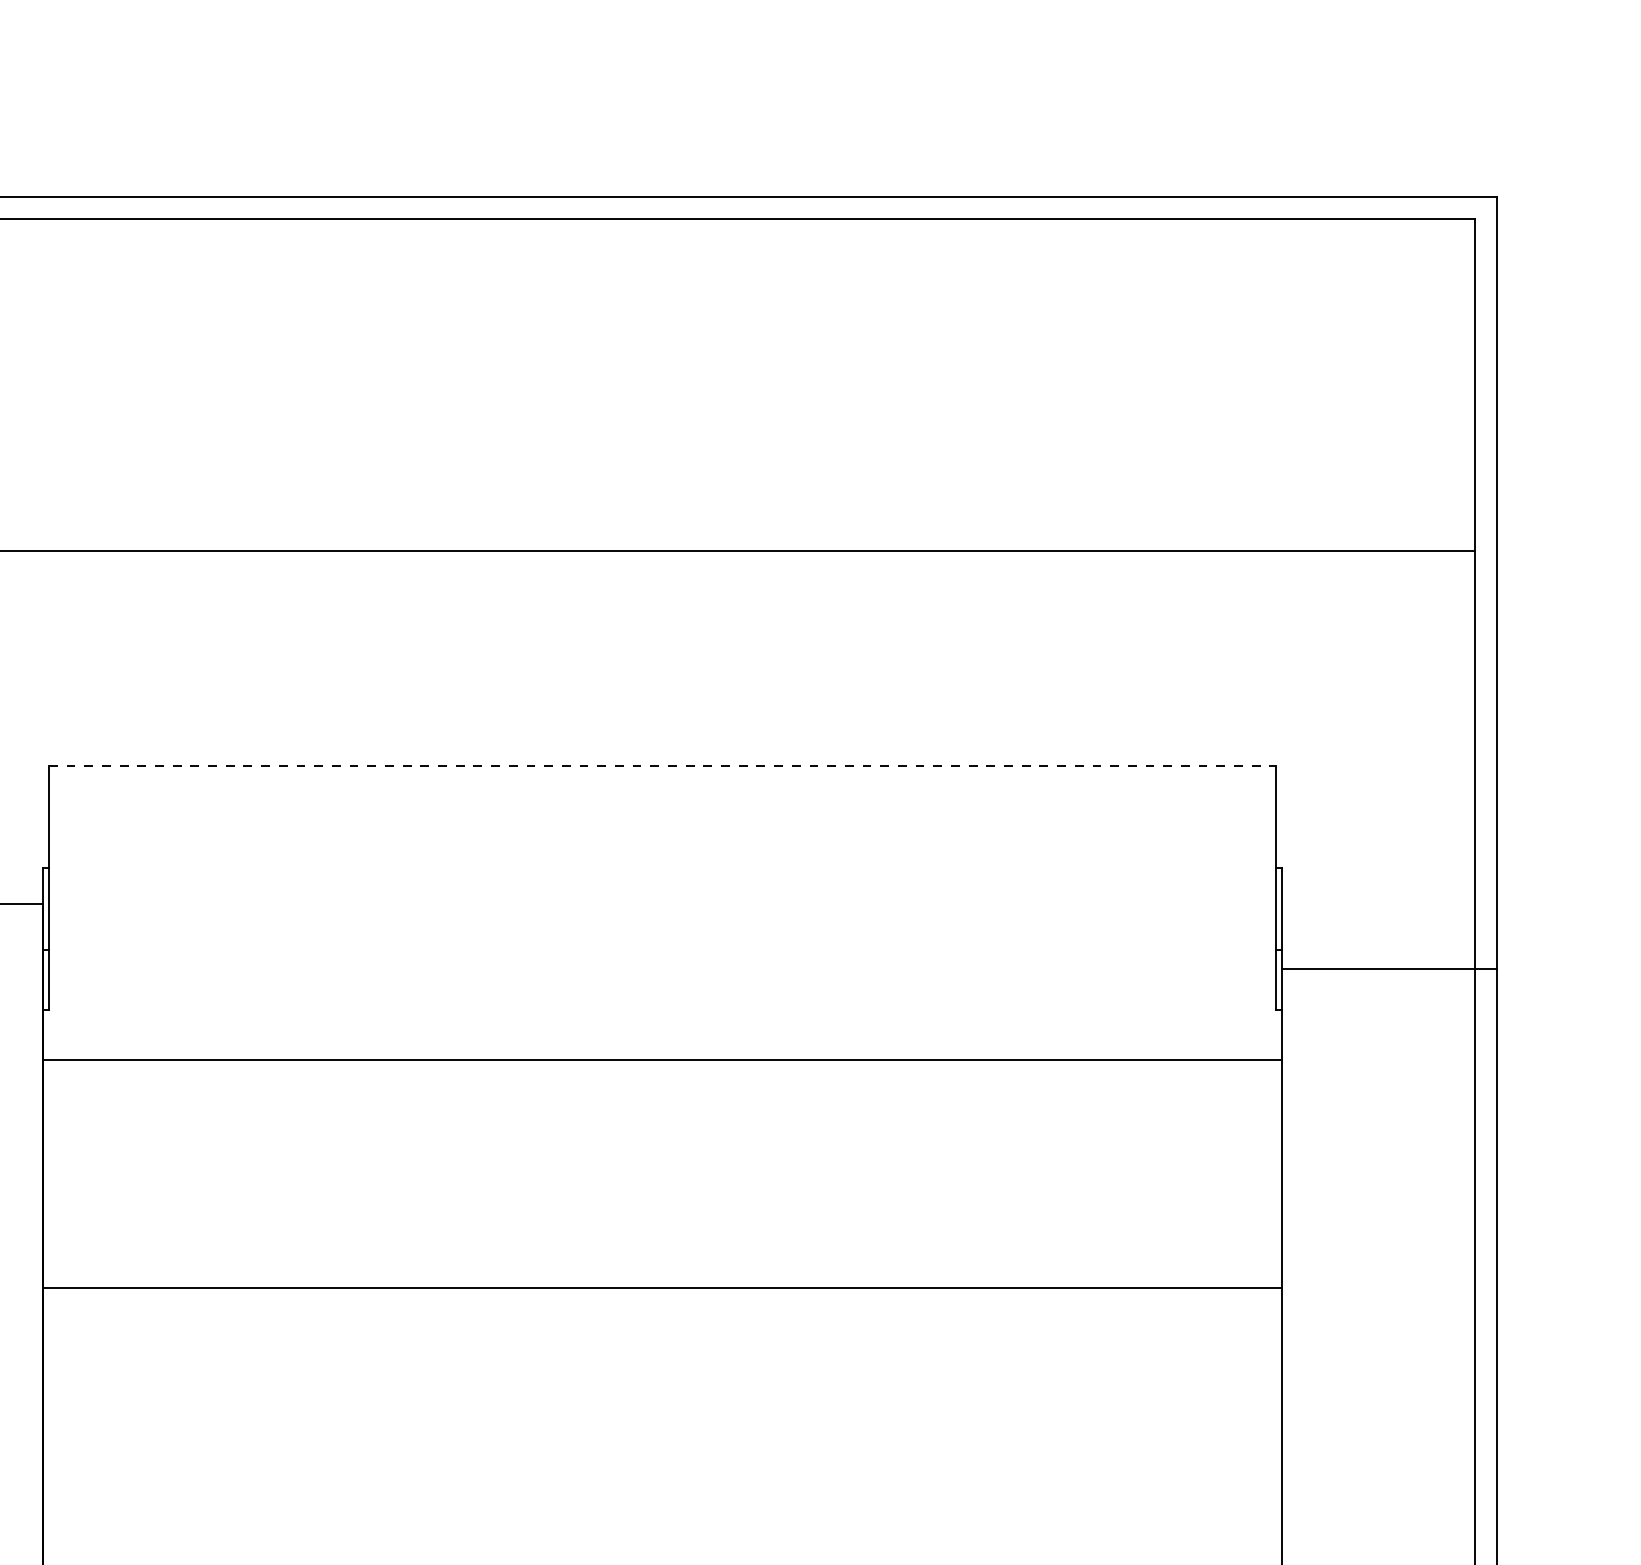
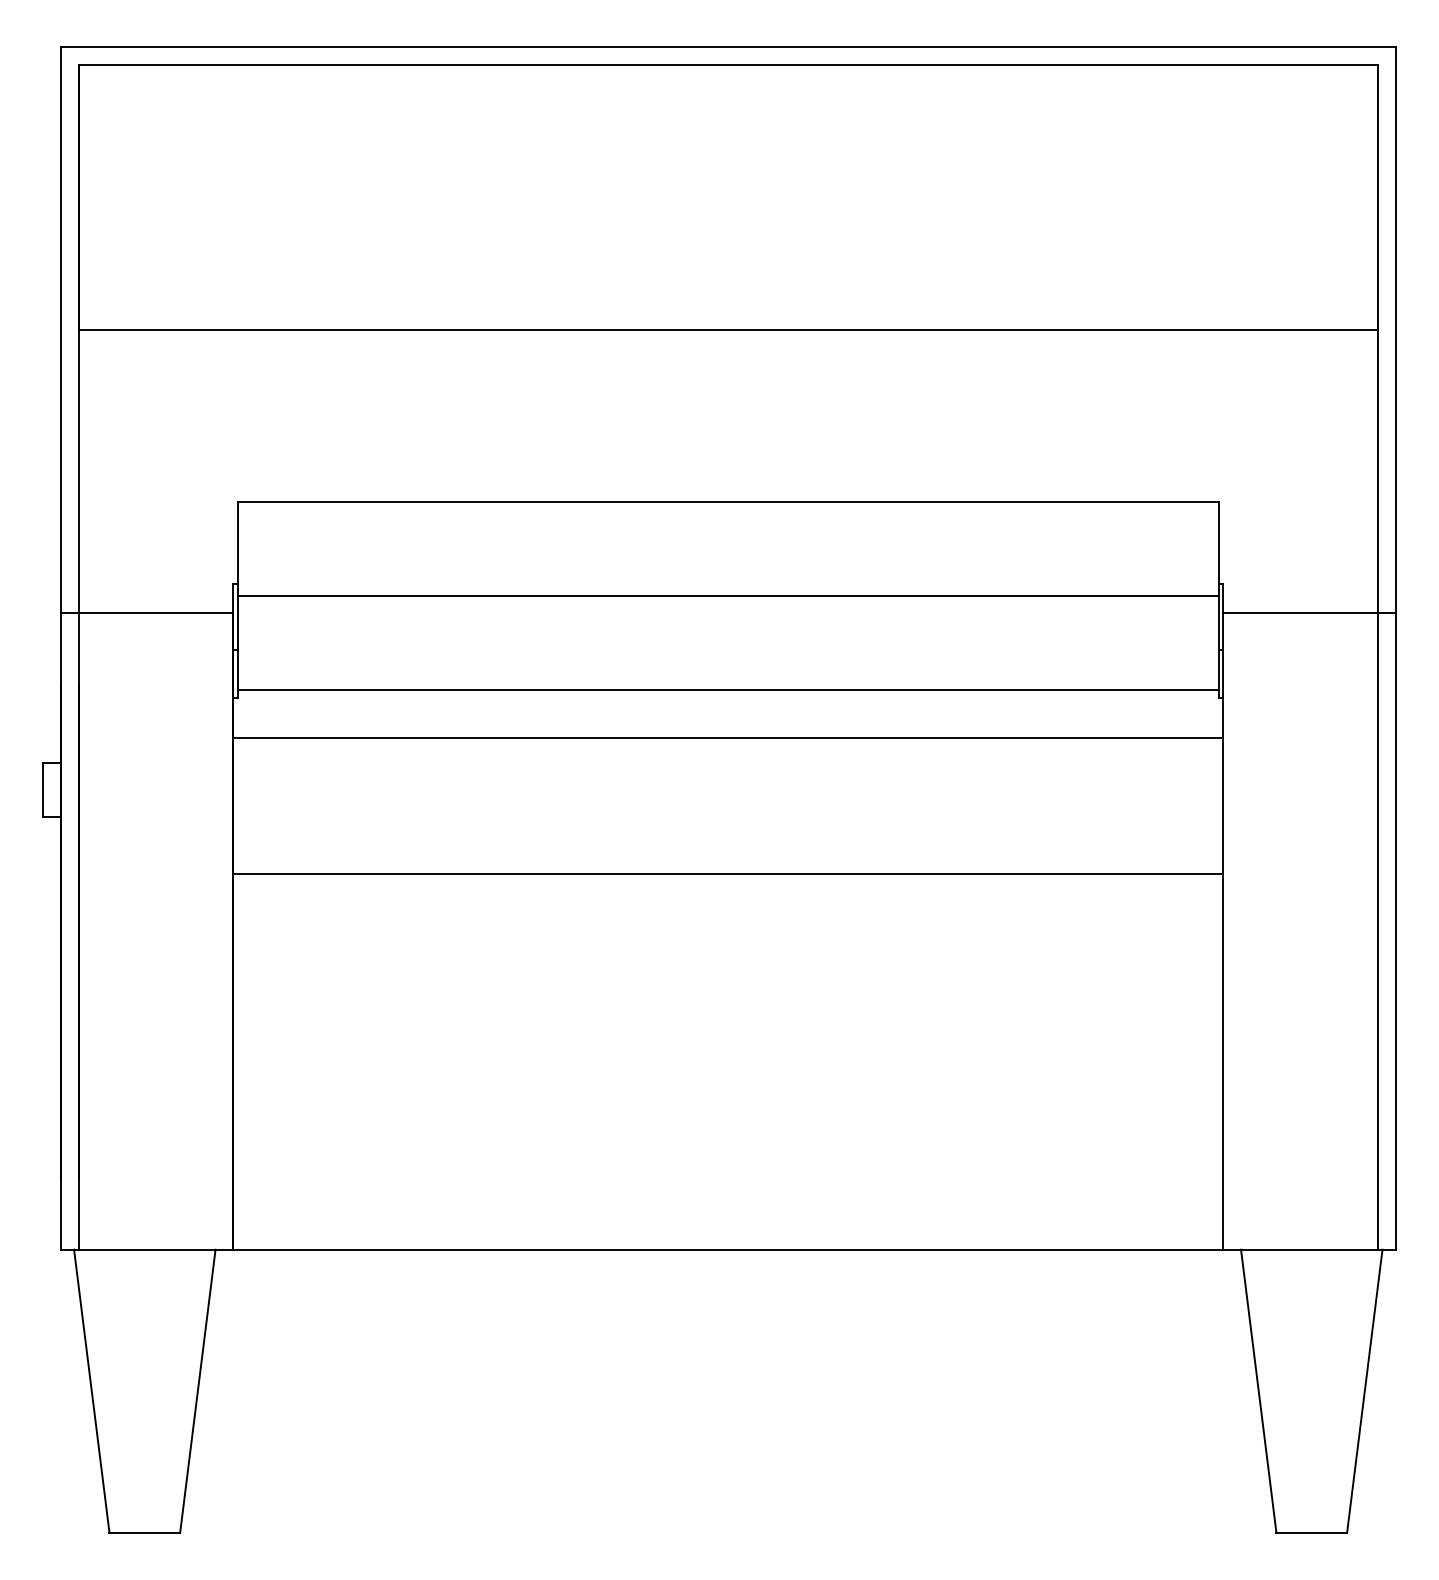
line: (662, 765) -> (728, 502), dashed -> solid
line: (661, 882) -> (727, 595), added
line: (1389, 969) -> (1309, 613), moved
line: (661, 1001) -> (727, 690), added
line: (662, 1287) -> (728, 873), moved

